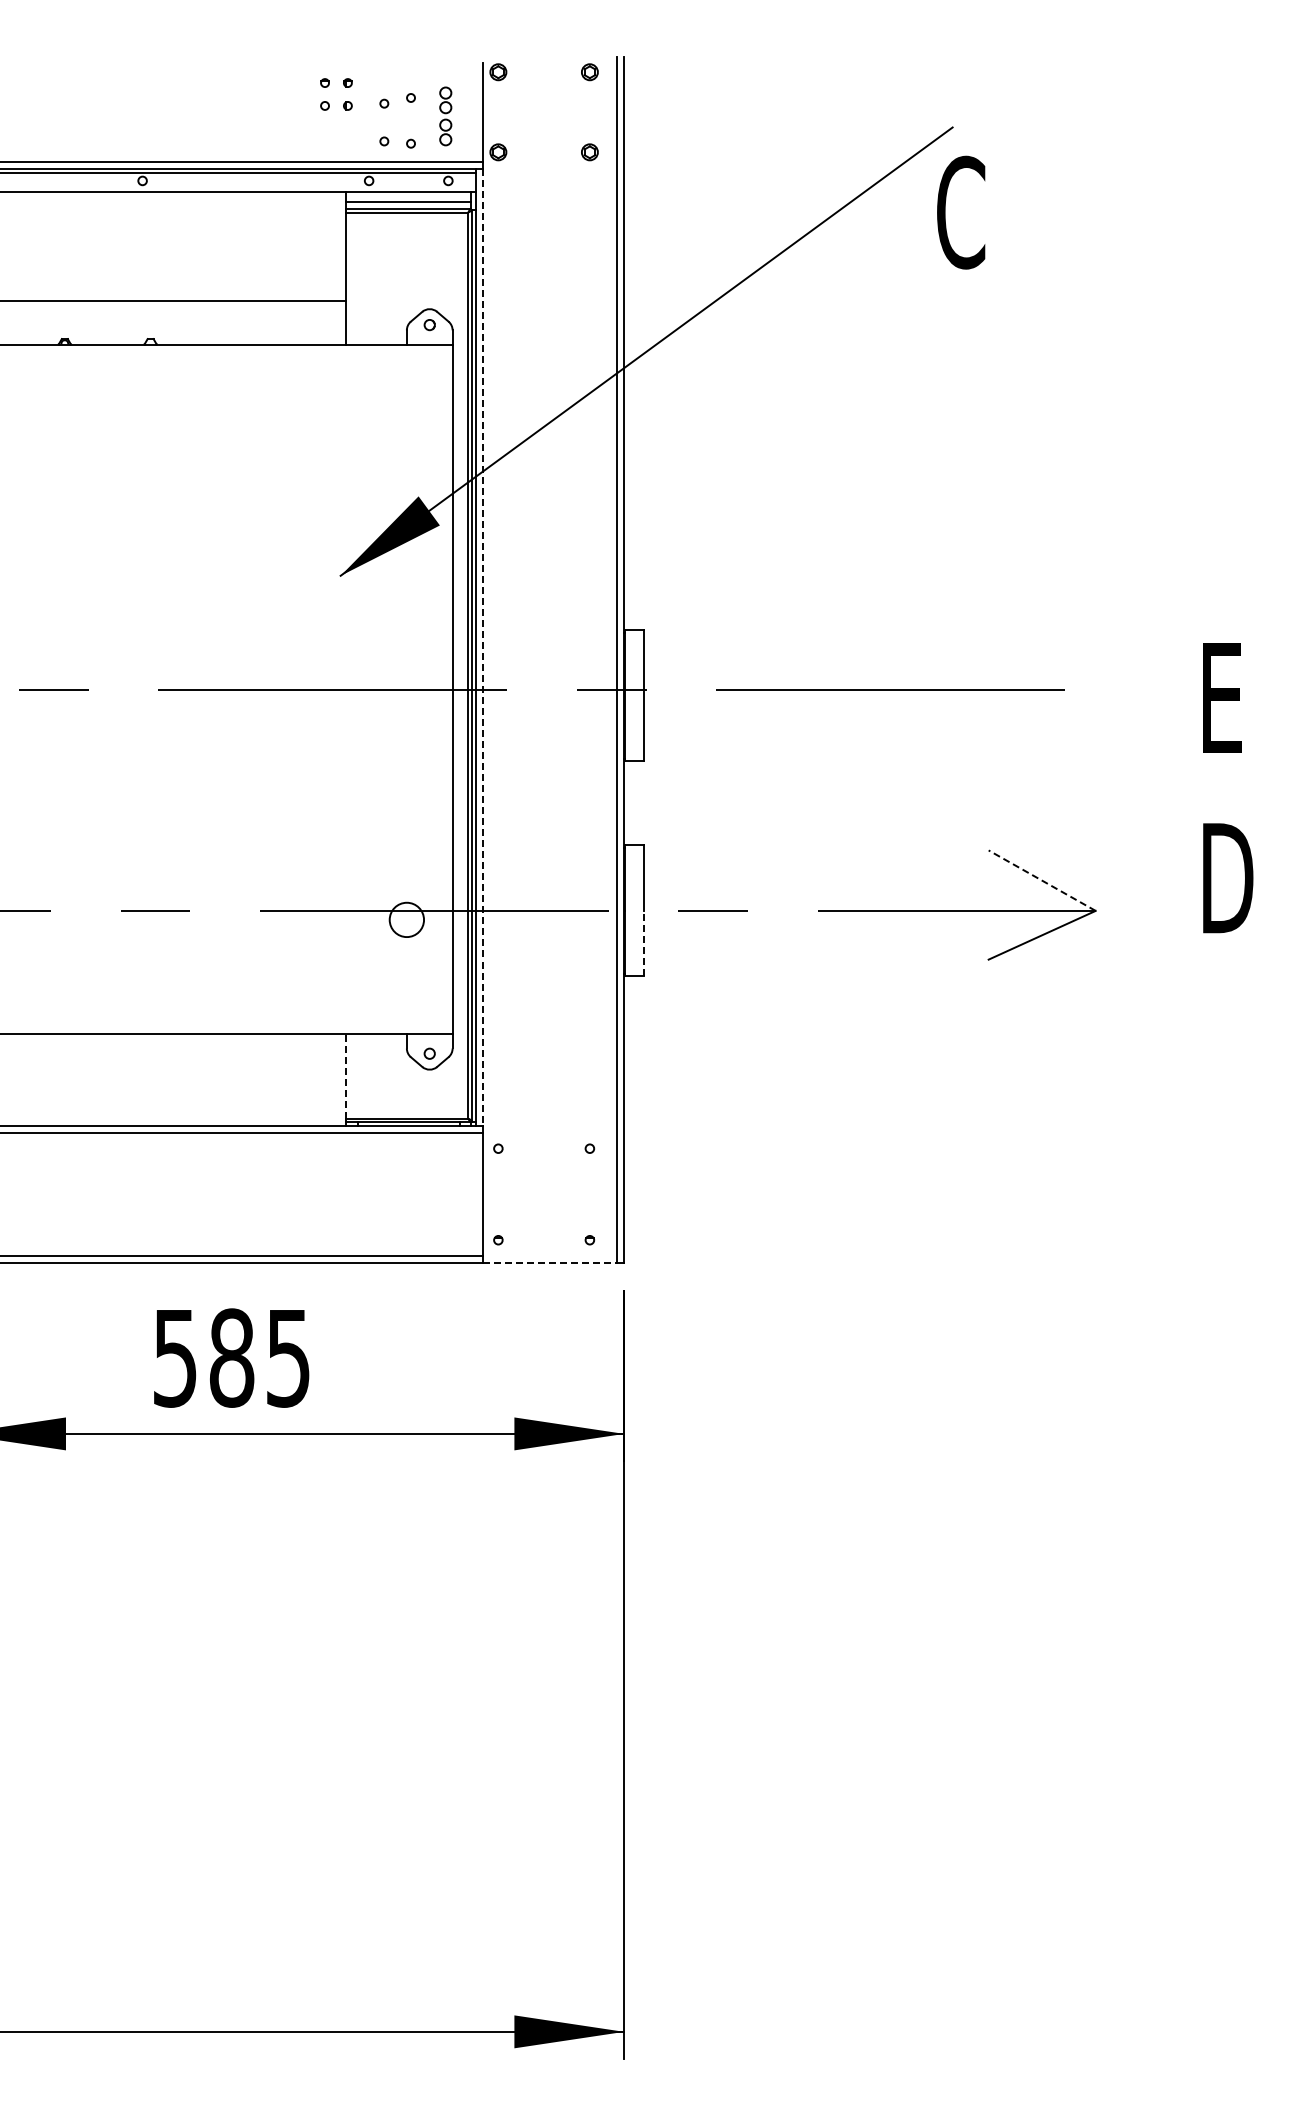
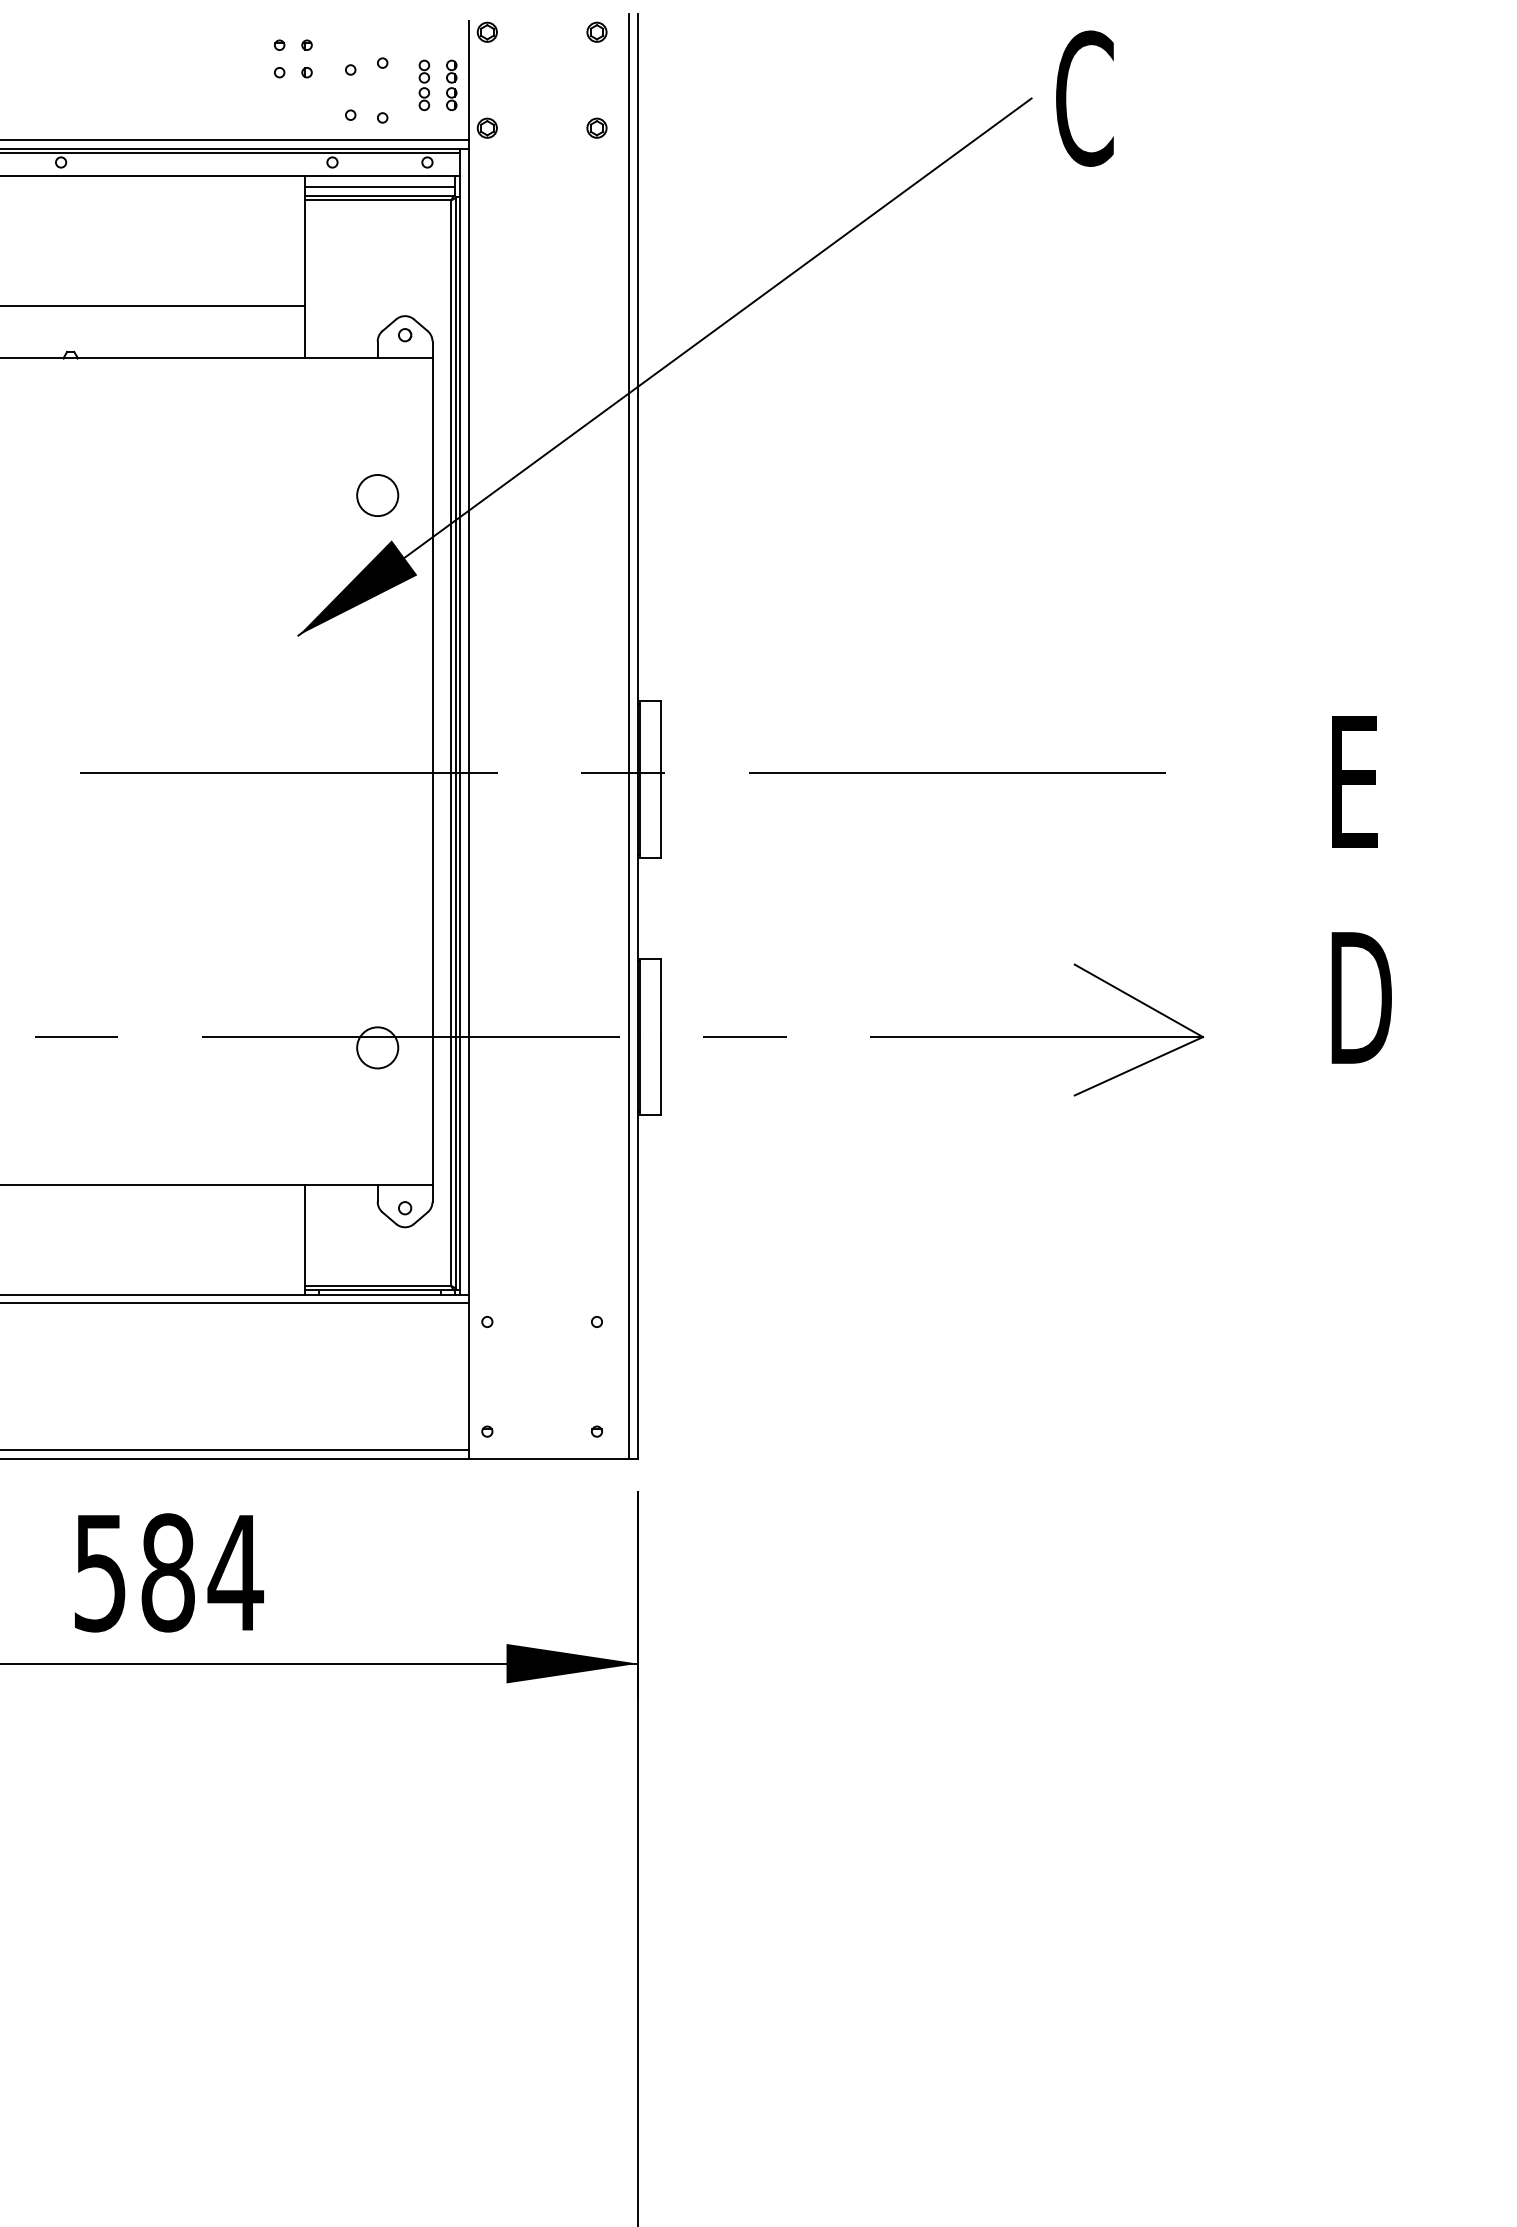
part: (445, 116) -> (423, 85), size x0.71
part: (468, 116) -> (451, 85), added
text: (961, 212) -> (1085, 98), moved
circle: (406, 458) -> (377, 495), added
line: (482, 648) -> (468, 722), dashed -> solid
line: (1041, 880) -> (1138, 1000), dashed -> solid
line: (643, 943) -> (661, 1076), dashed -> solid
line: (346, 1075) -> (305, 1234), dashed -> solid
line: (550, 1263) -> (549, 1459), dashed -> solid
text: (287, 1358) -> (234, 1573), 585 -> 584

